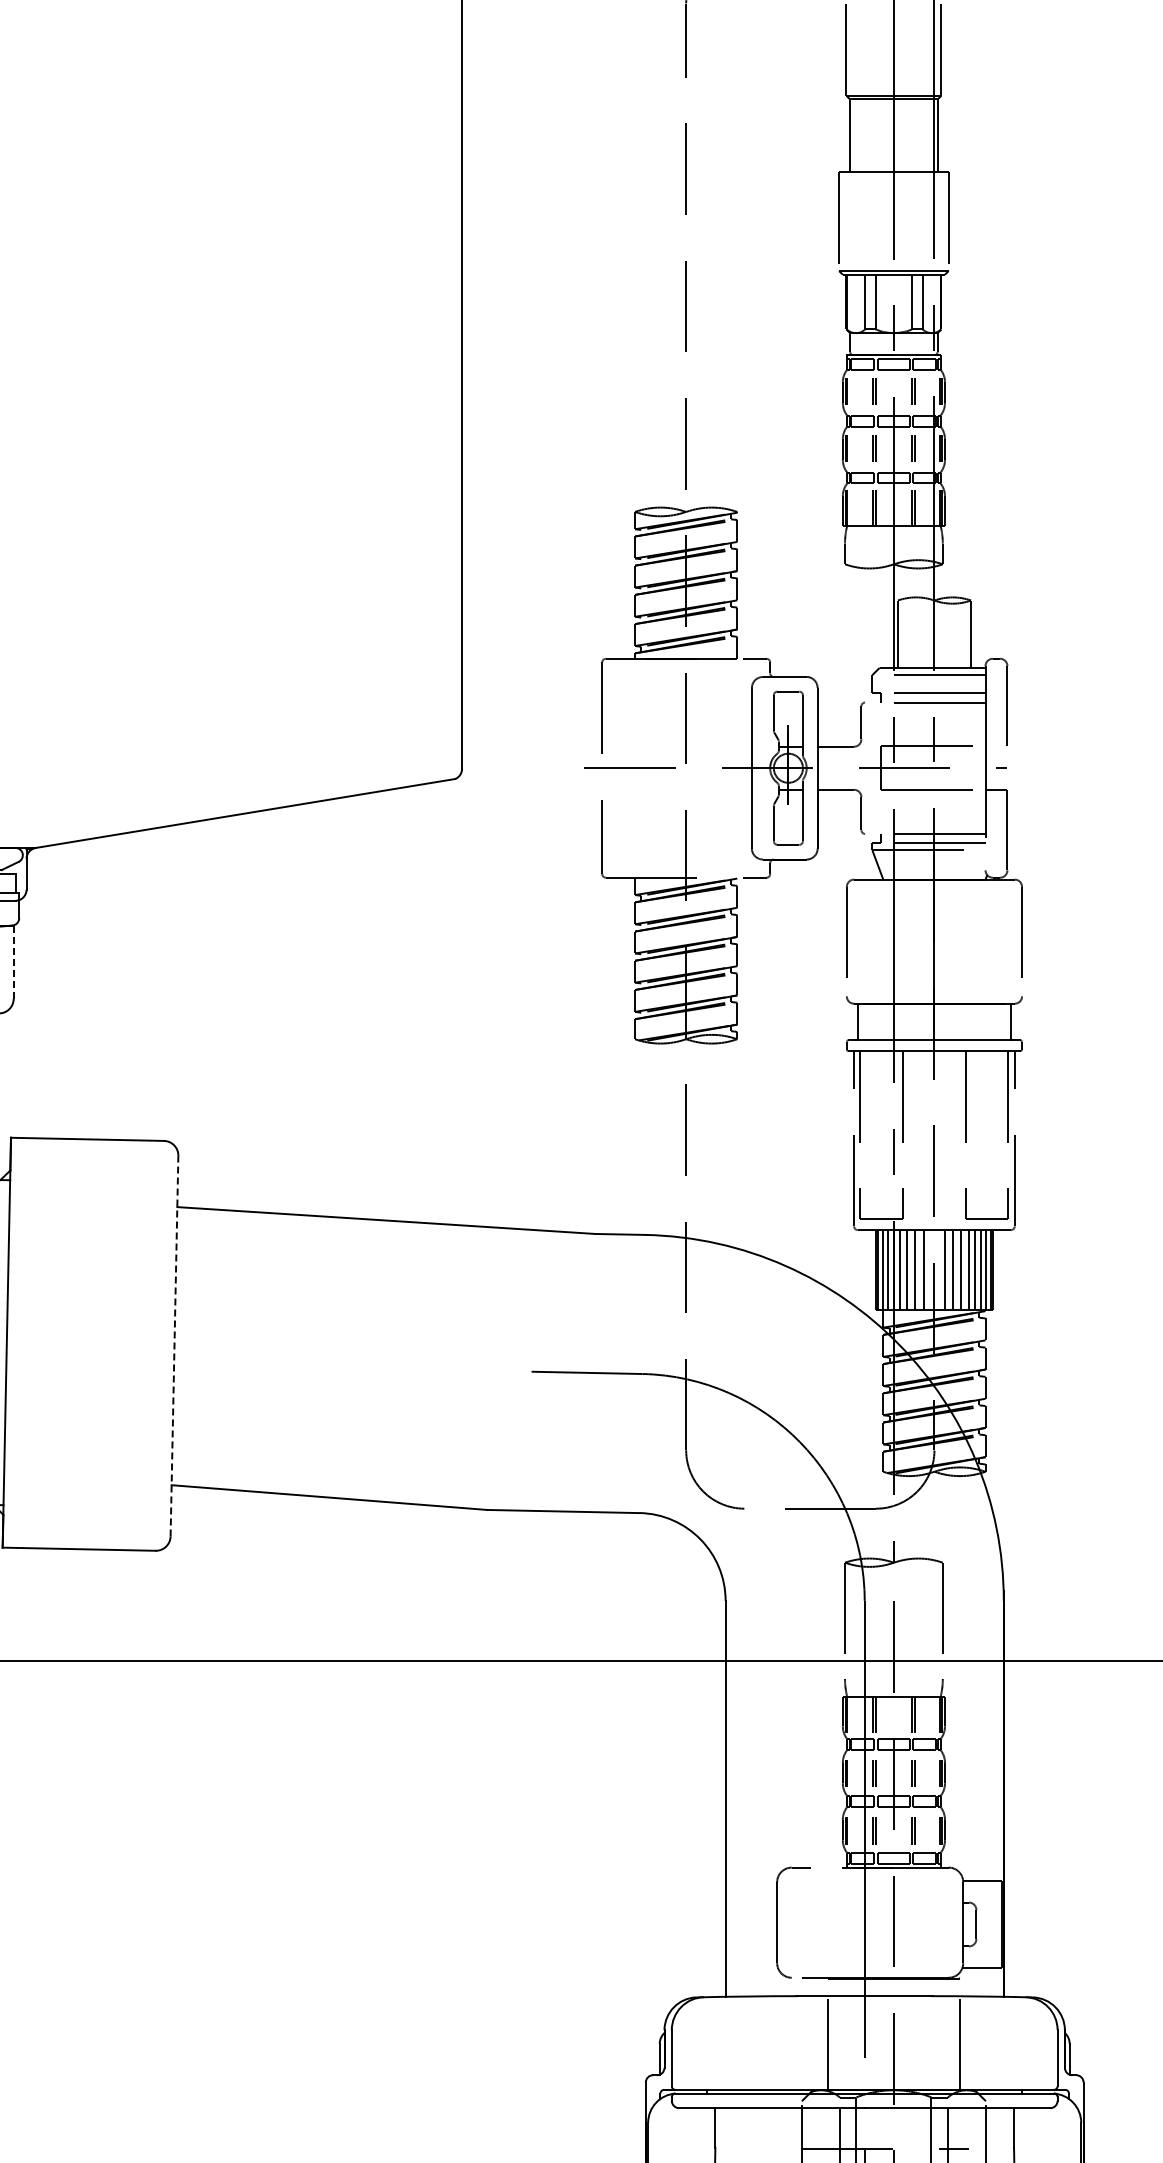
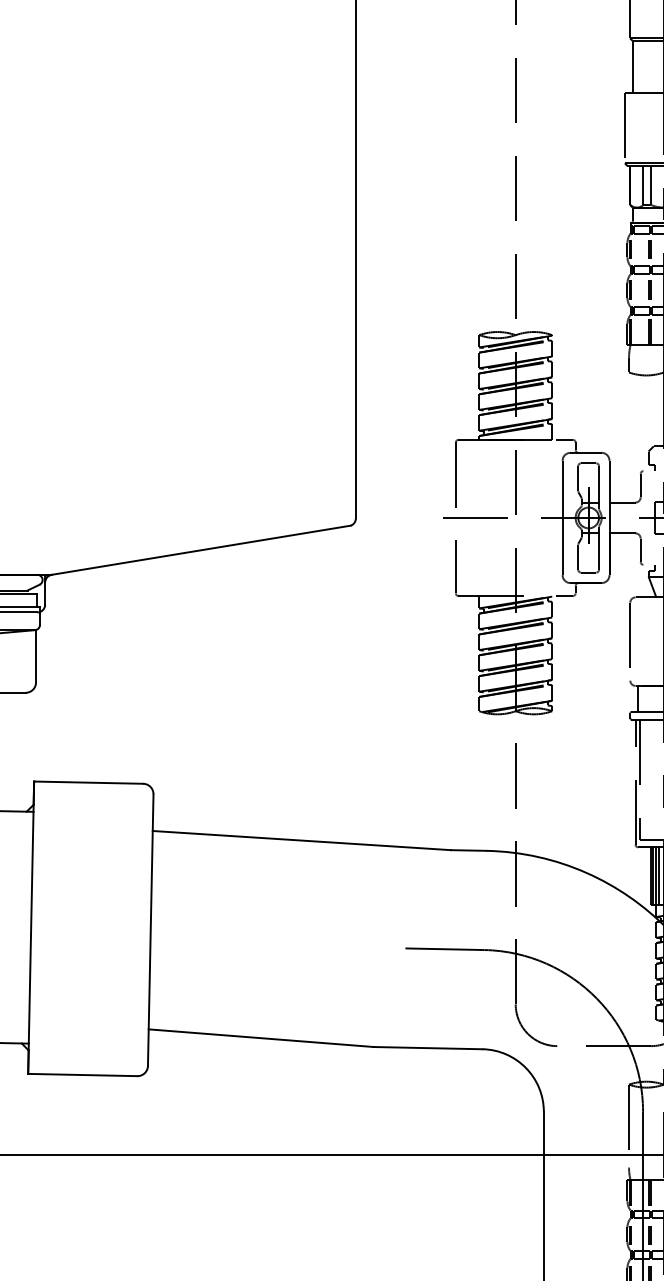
line: (13, 962) -> (35, 656), dashed -> solid
line: (174, 1345) -> (150, 929), dashed -> solid

